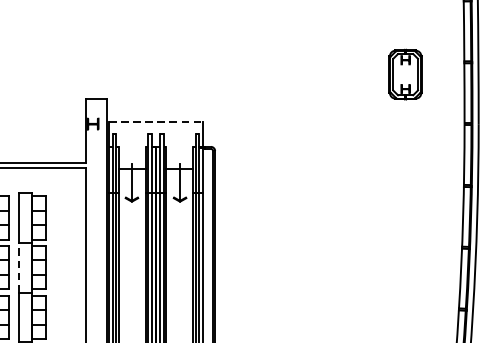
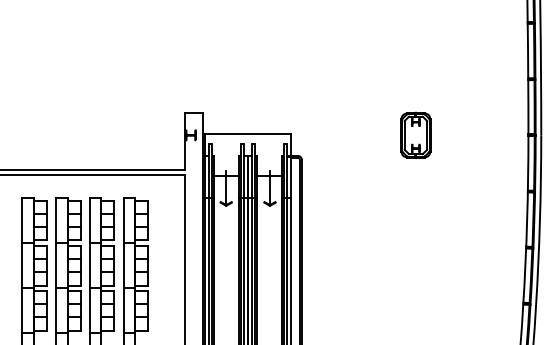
part: (405, 73) -> (415, 134), moved
line: (156, 122) -> (248, 133), dashed -> solid
line: (18, 267) -> (123, 265), dashed -> solid

